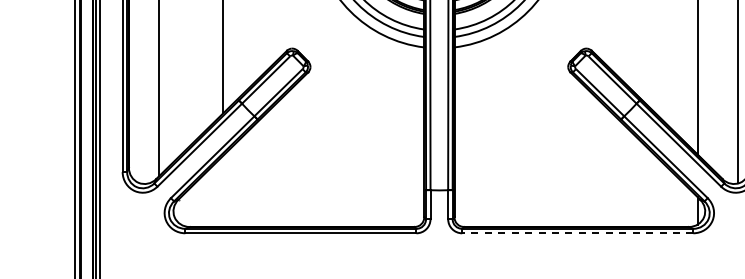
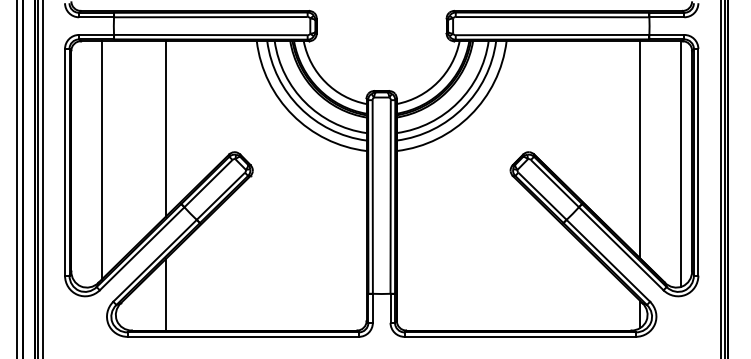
line: (223, 190) -> (165, 294), added
line: (578, 232) -> (520, 336), dashed -> solid

